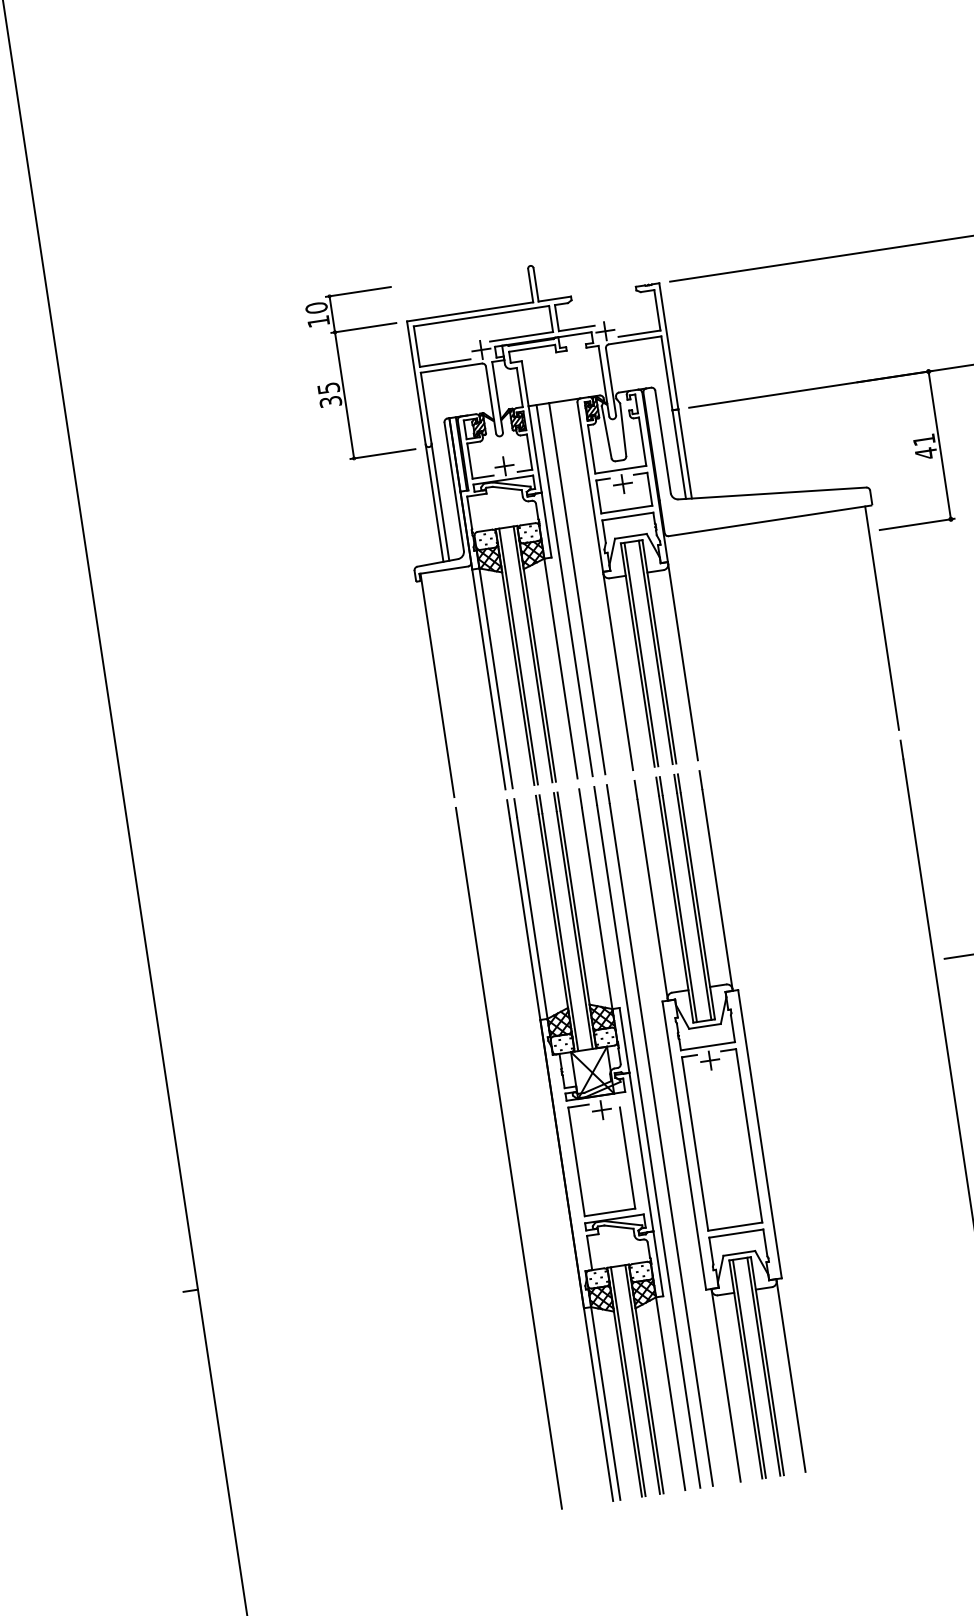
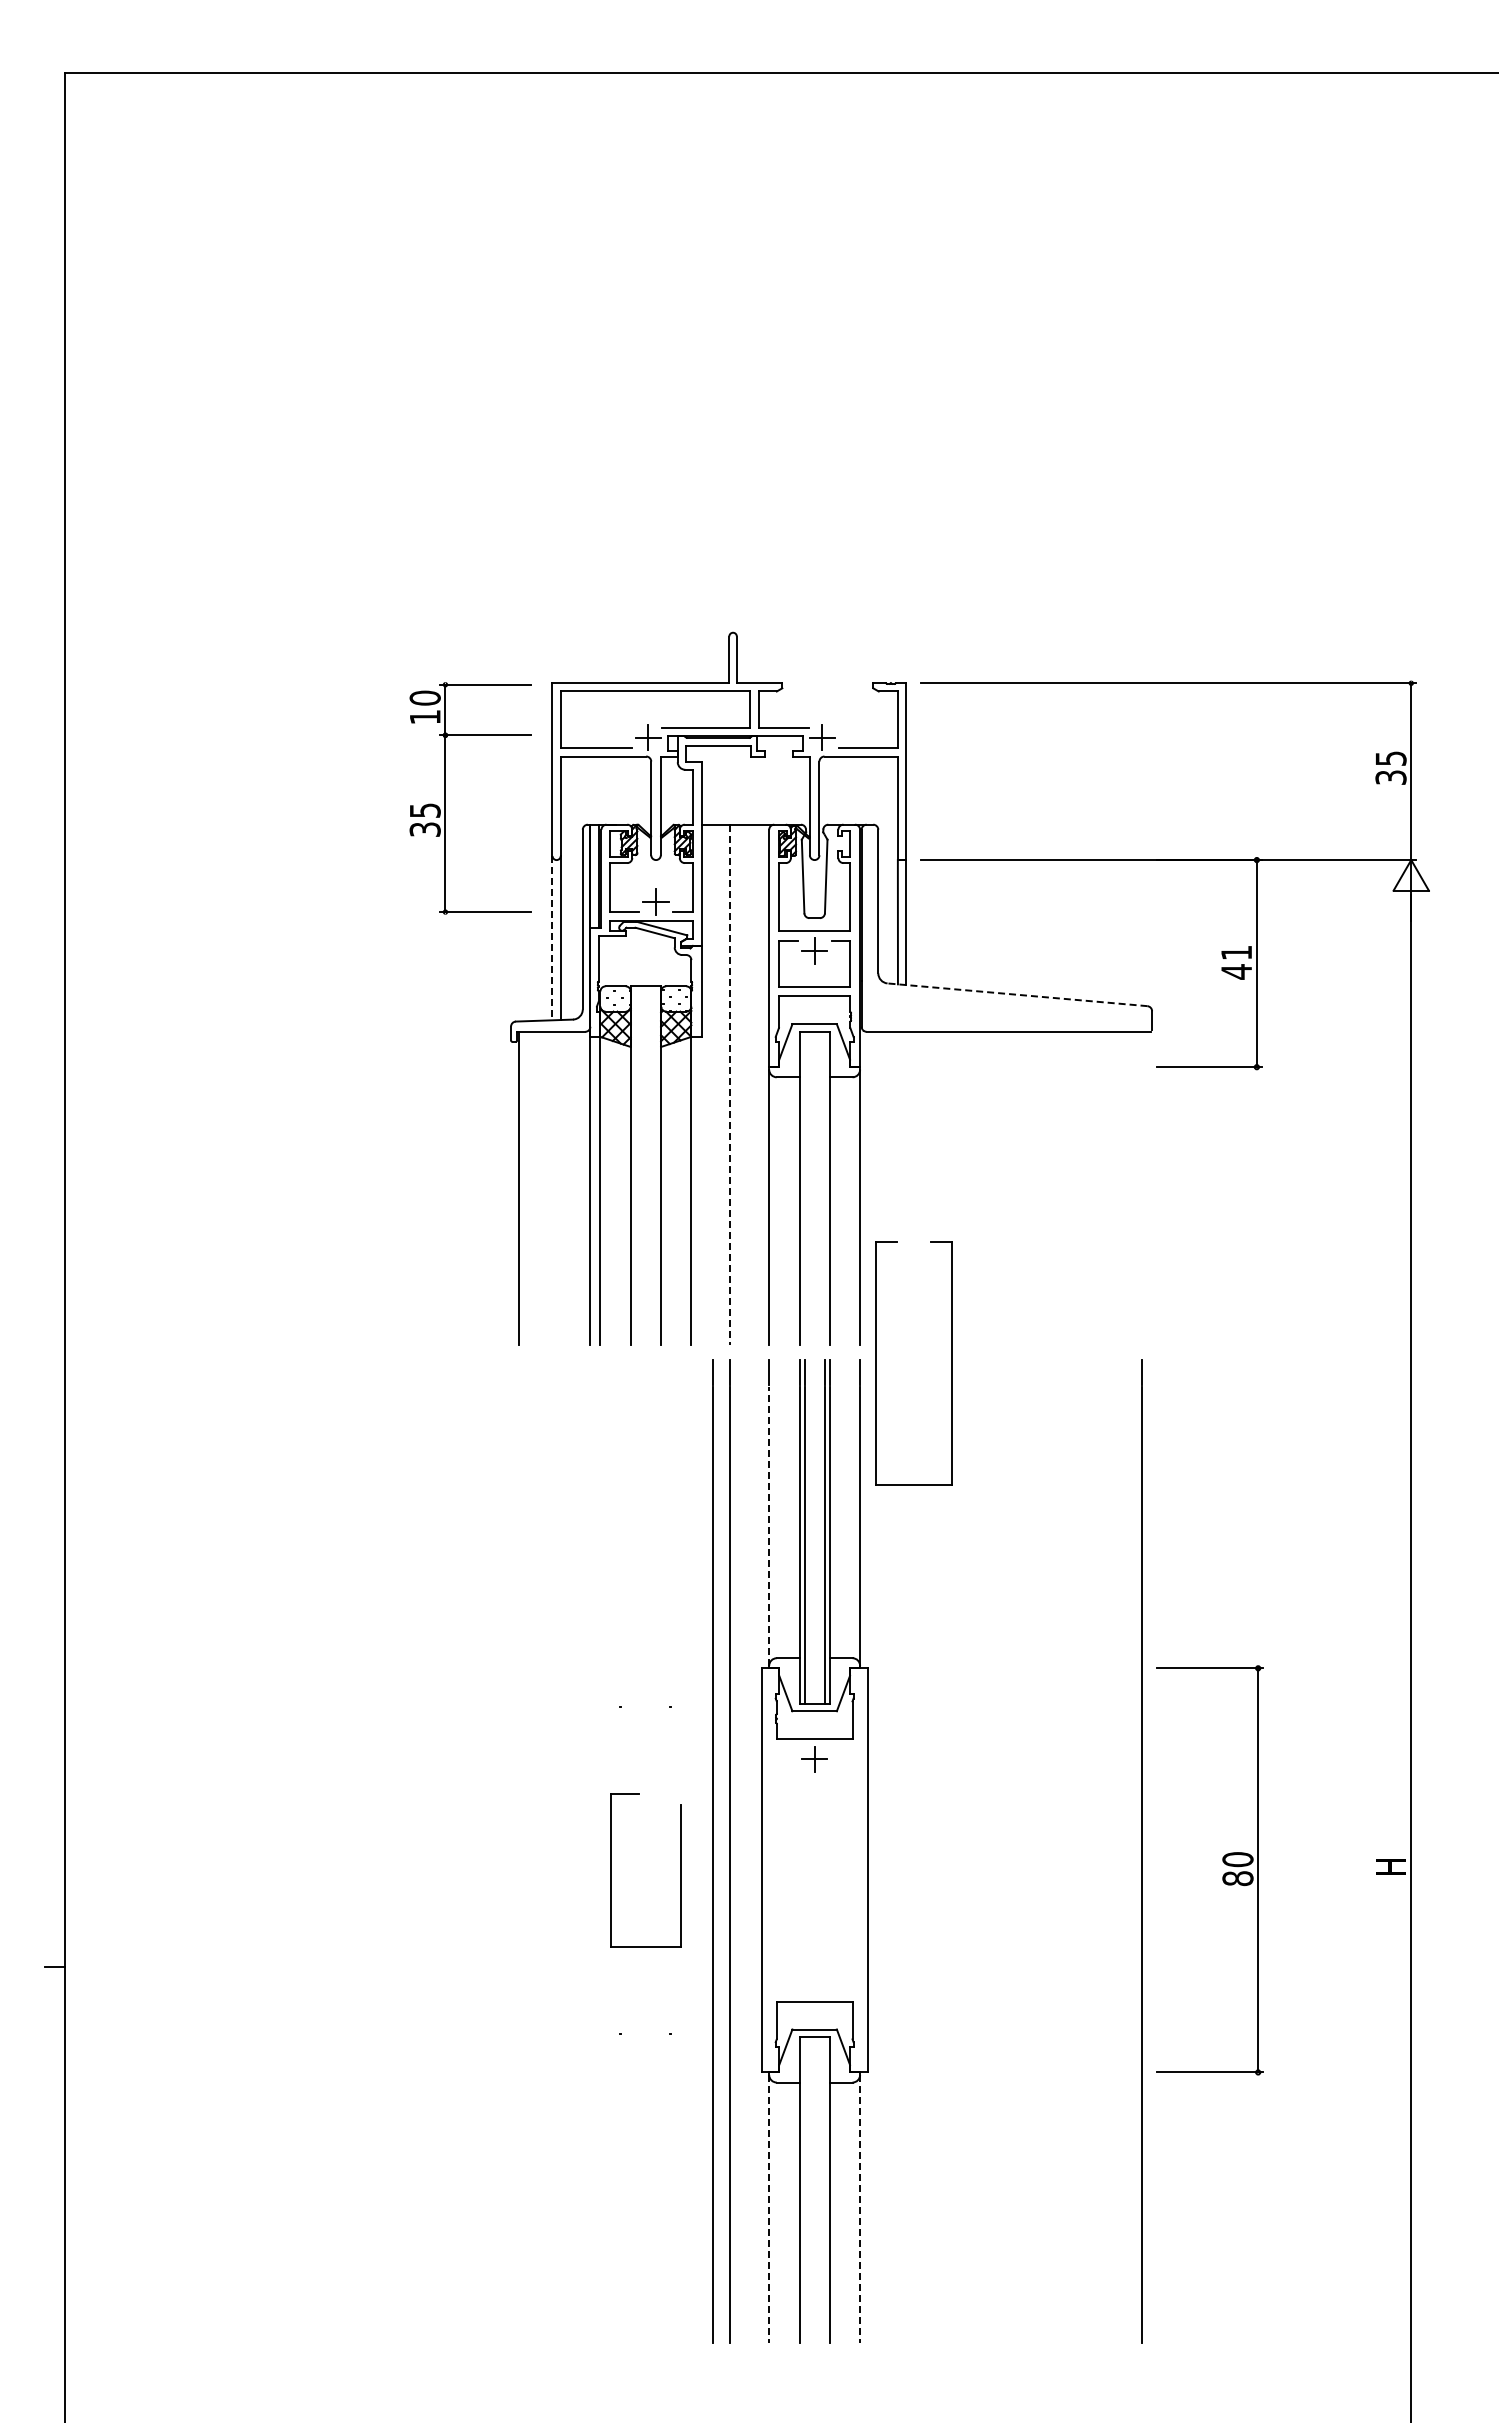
part: (341, 377) -> (445, 798), moved
line: (772, 493) -> (1017, 994), solid -> dashed
line: (434, 503) -> (552, 938), solid -> dashed
line: (577, 589) -> (730, 1085), solid -> dashed
line: (564, 590) -> (712, 1084), removed
line: (882, 618) -> (1142, 1188), removed
line: (655, 652) -> (824, 1188), removed
line: (533, 654) -> (656, 1165), removed
line: (641, 654) -> (804, 1188), removed
line: (518, 656) -> (635, 1165), removed
line: (652, 899) -> (769, 1526), solid -> dashed
part: (599, 1144) -> (645, 1851), removed
part: (695, 1144) -> (876, 1363), moved
line: (508, 1158) -> (518, 1851), removed
line: (763, 1366) -> (824, 2189), removed
line: (749, 1368) -> (804, 2189), removed
line: (791, 1376) -> (860, 2208), solid -> dashed
line: (726, 1385) -> (769, 2208), solid -> dashed

